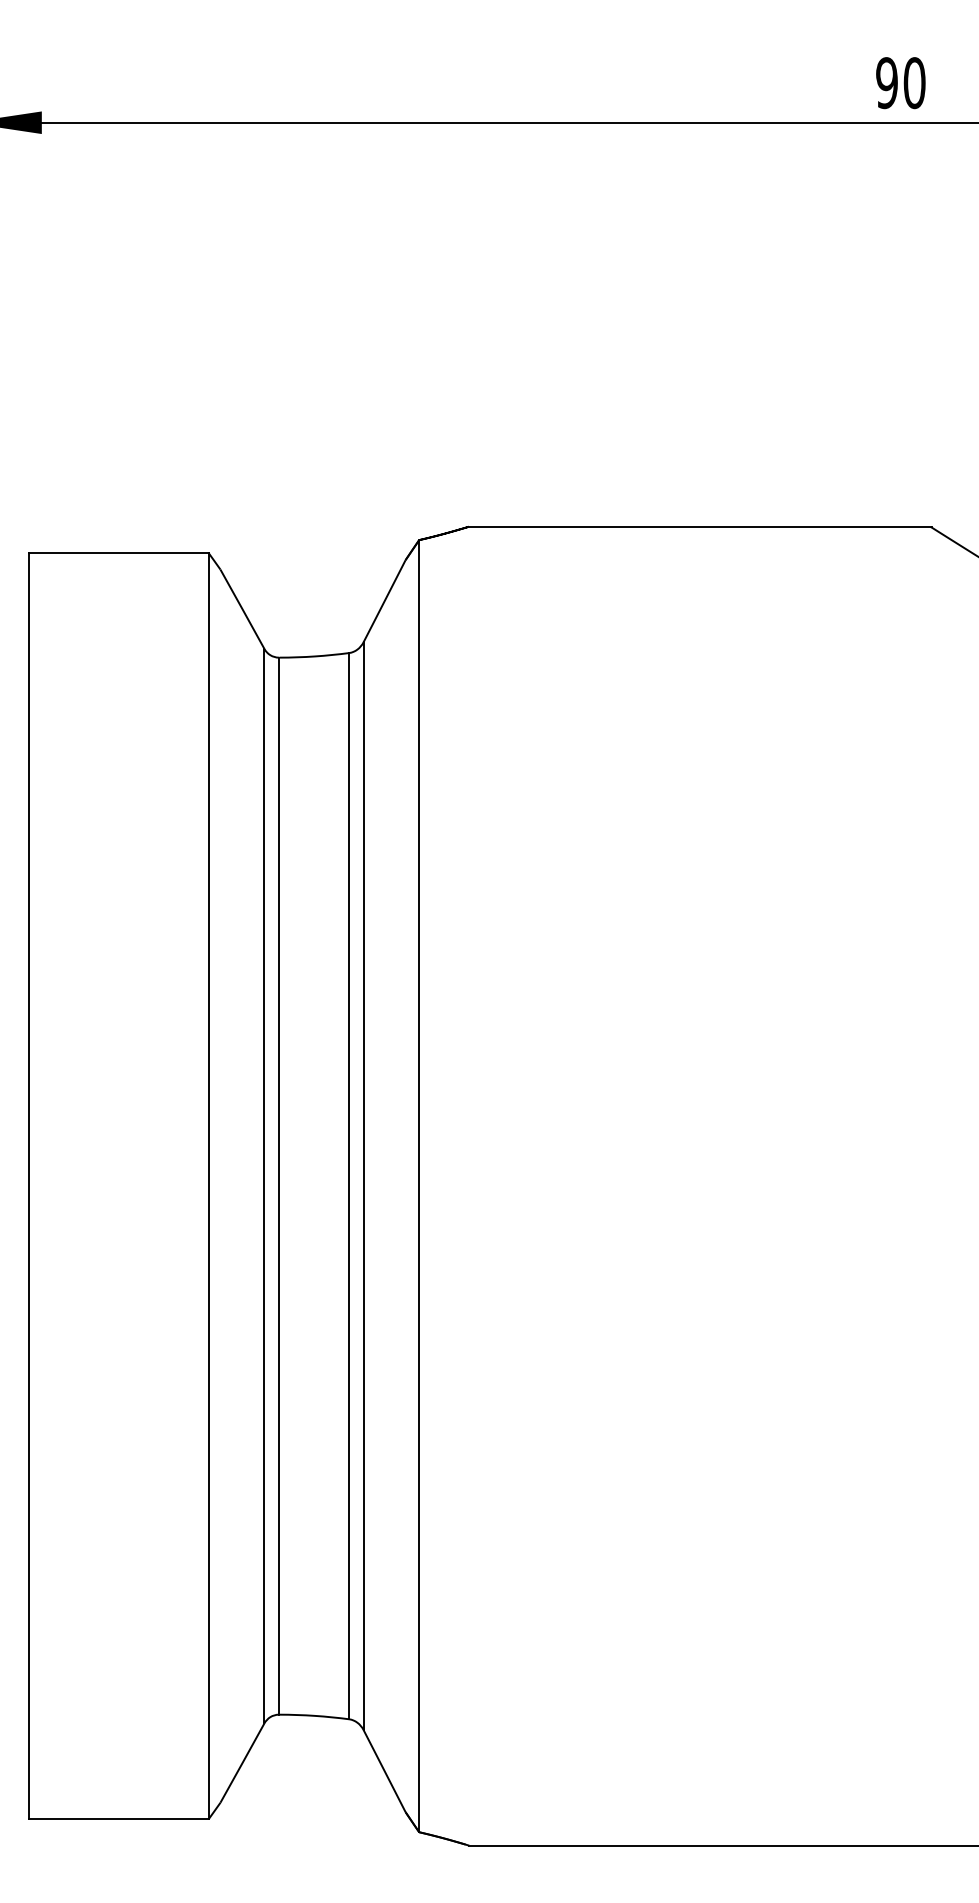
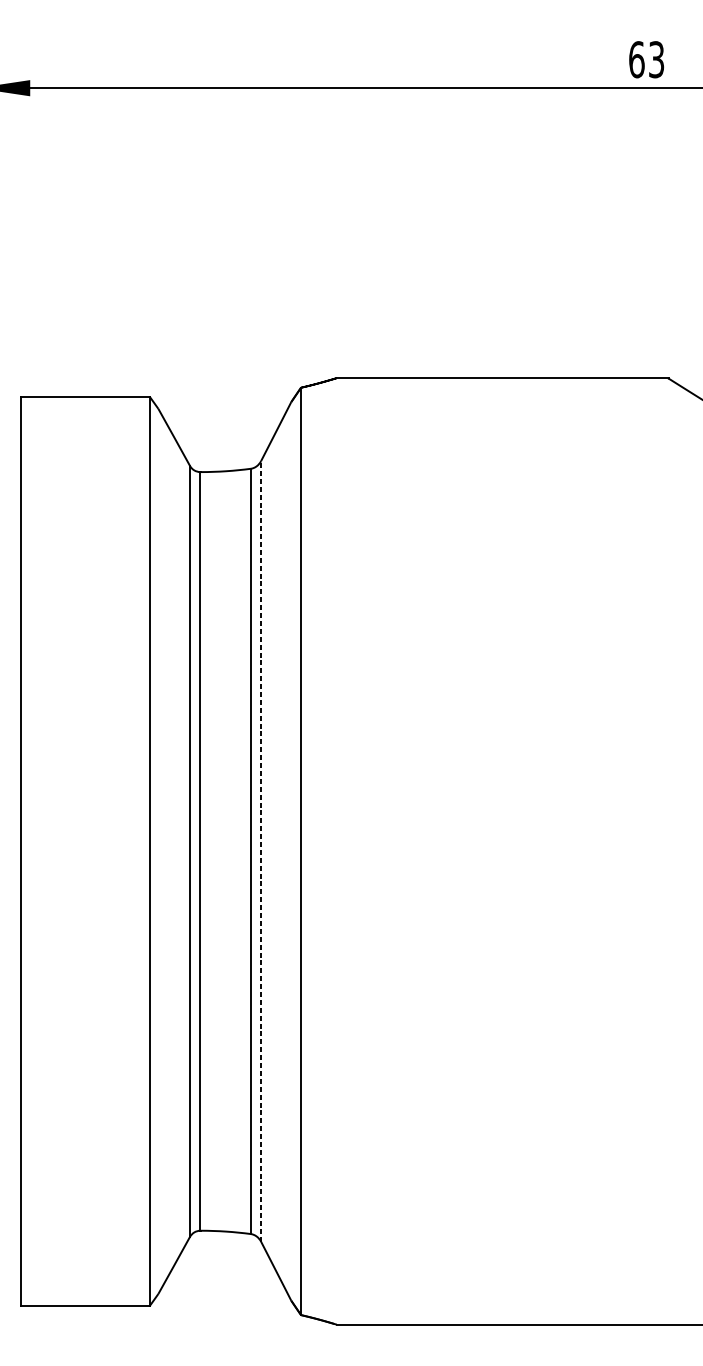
text: (900, 83) -> (646, 60), 90 -> 63
line: (363, 1186) -> (261, 851), solid -> dashed

